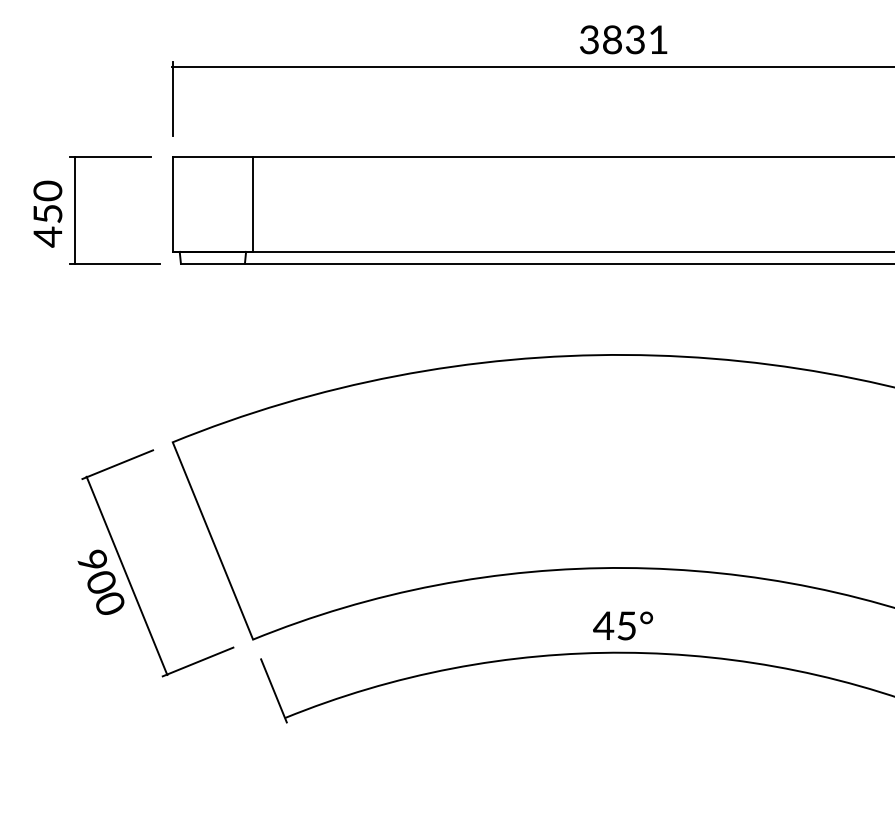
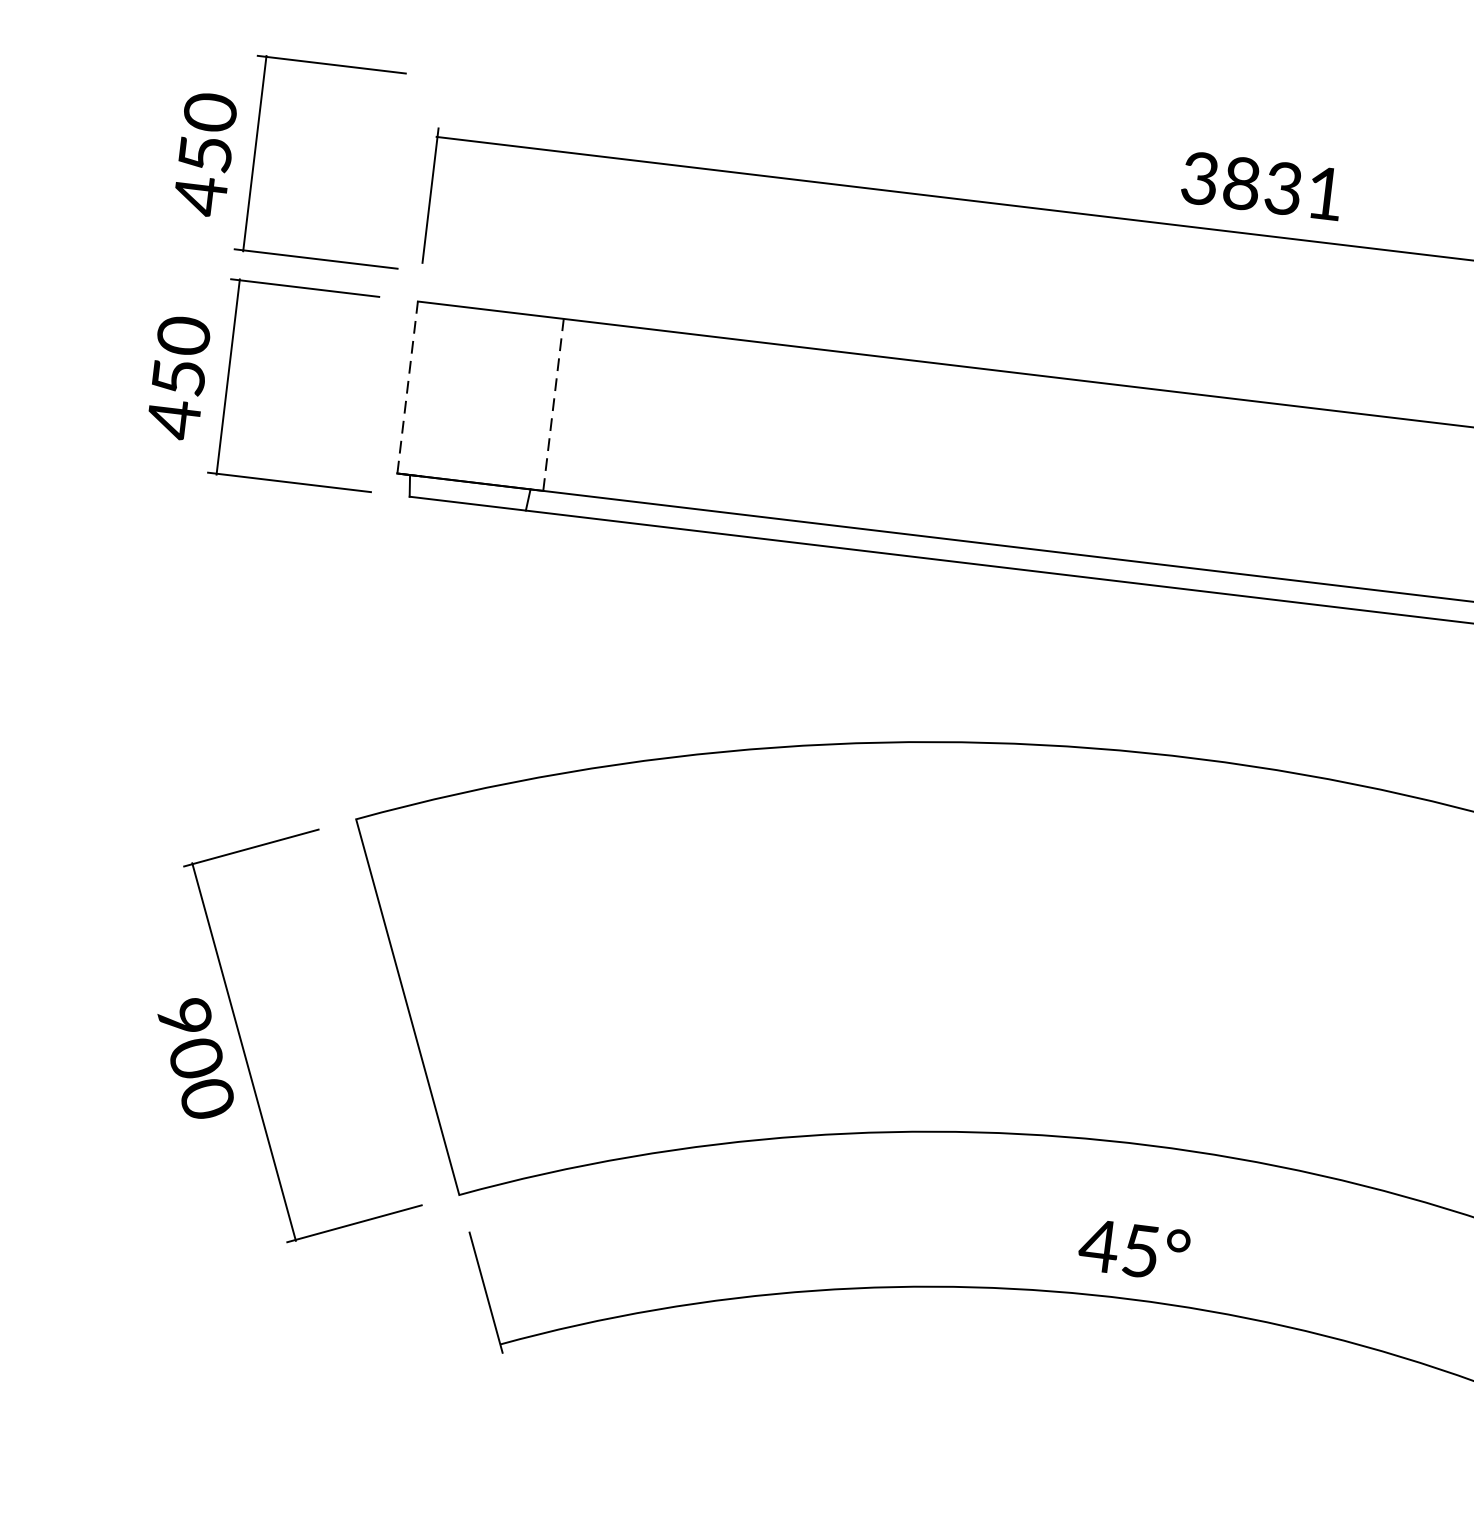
part: (75, 87) -> (256, 153), added
line: (172, 204) -> (407, 387), solid -> dashed
line: (253, 204) -> (554, 404), solid -> dashed

